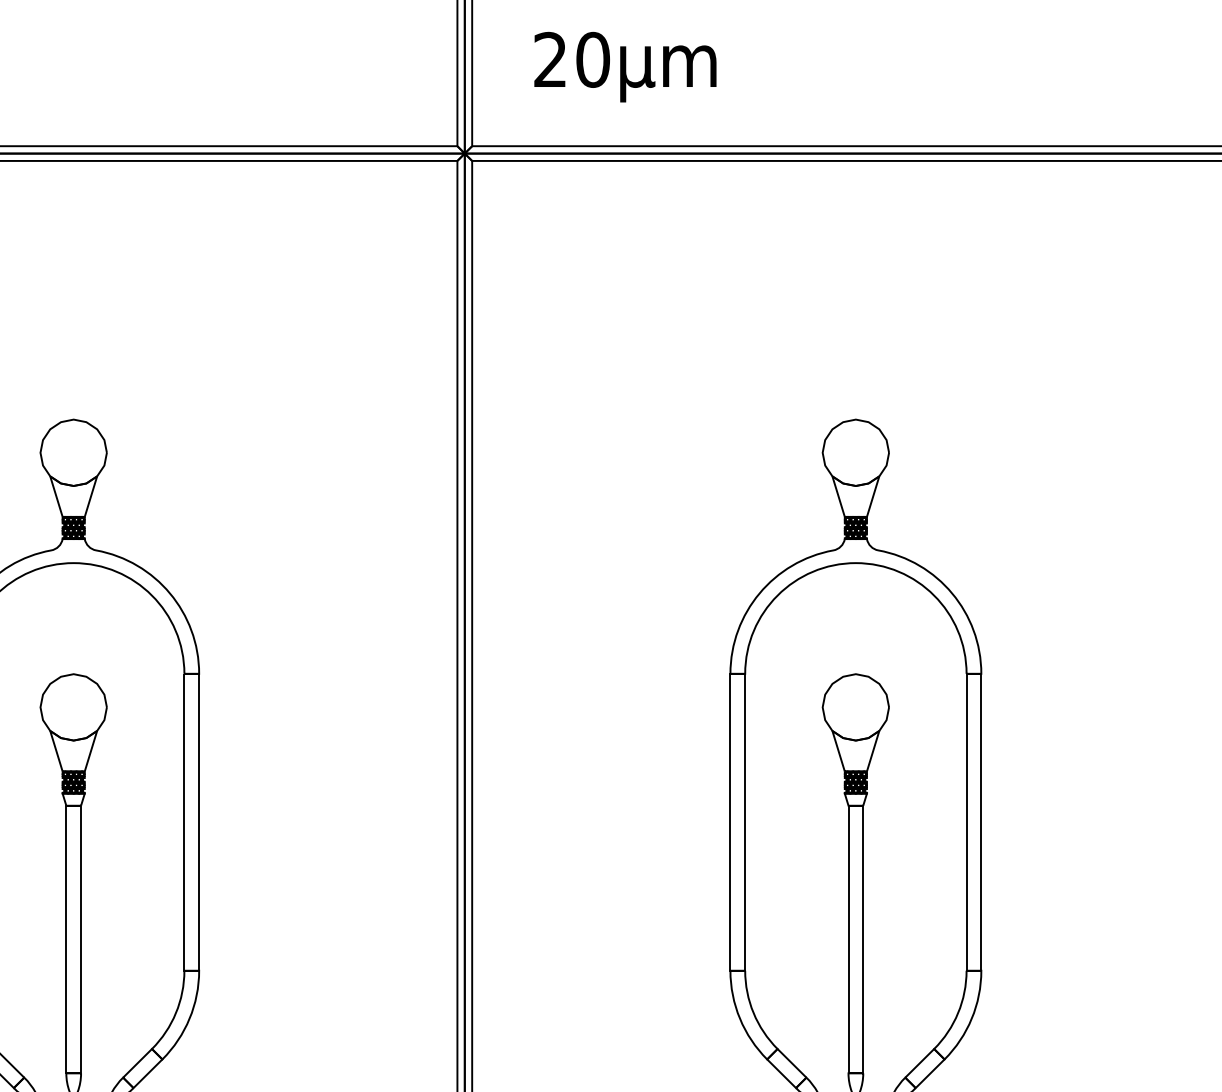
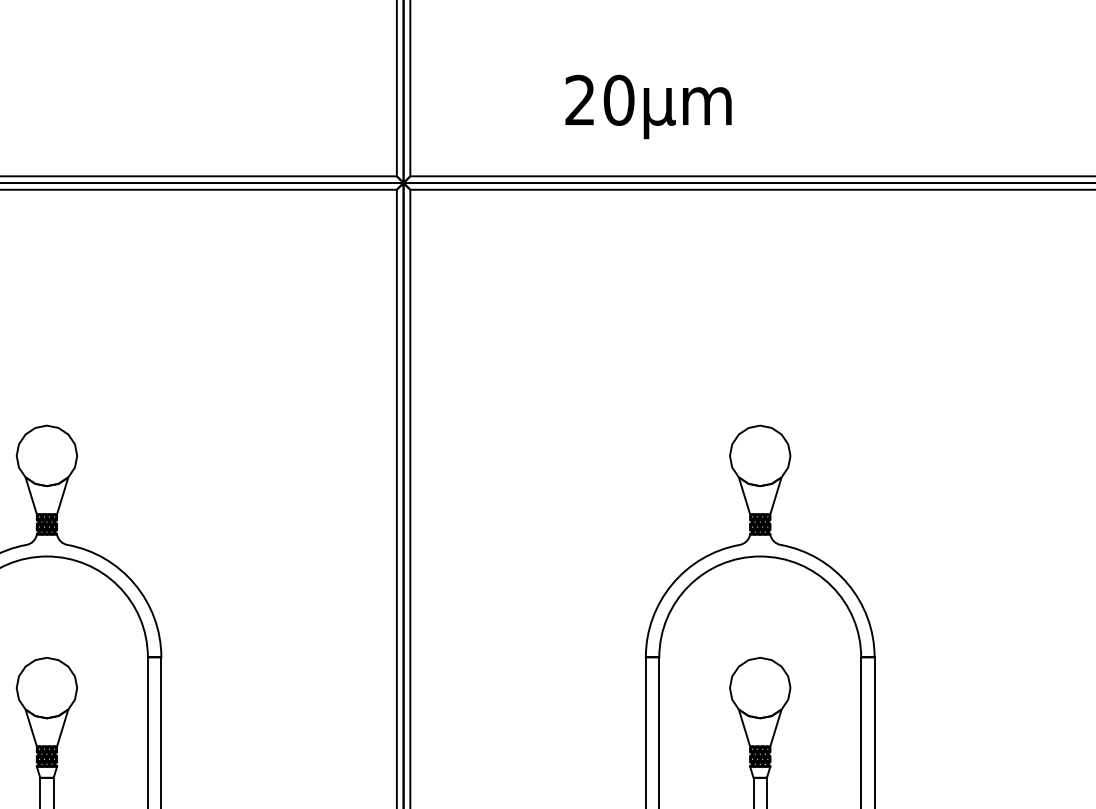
text: (625, 66) -> (648, 106), moved

